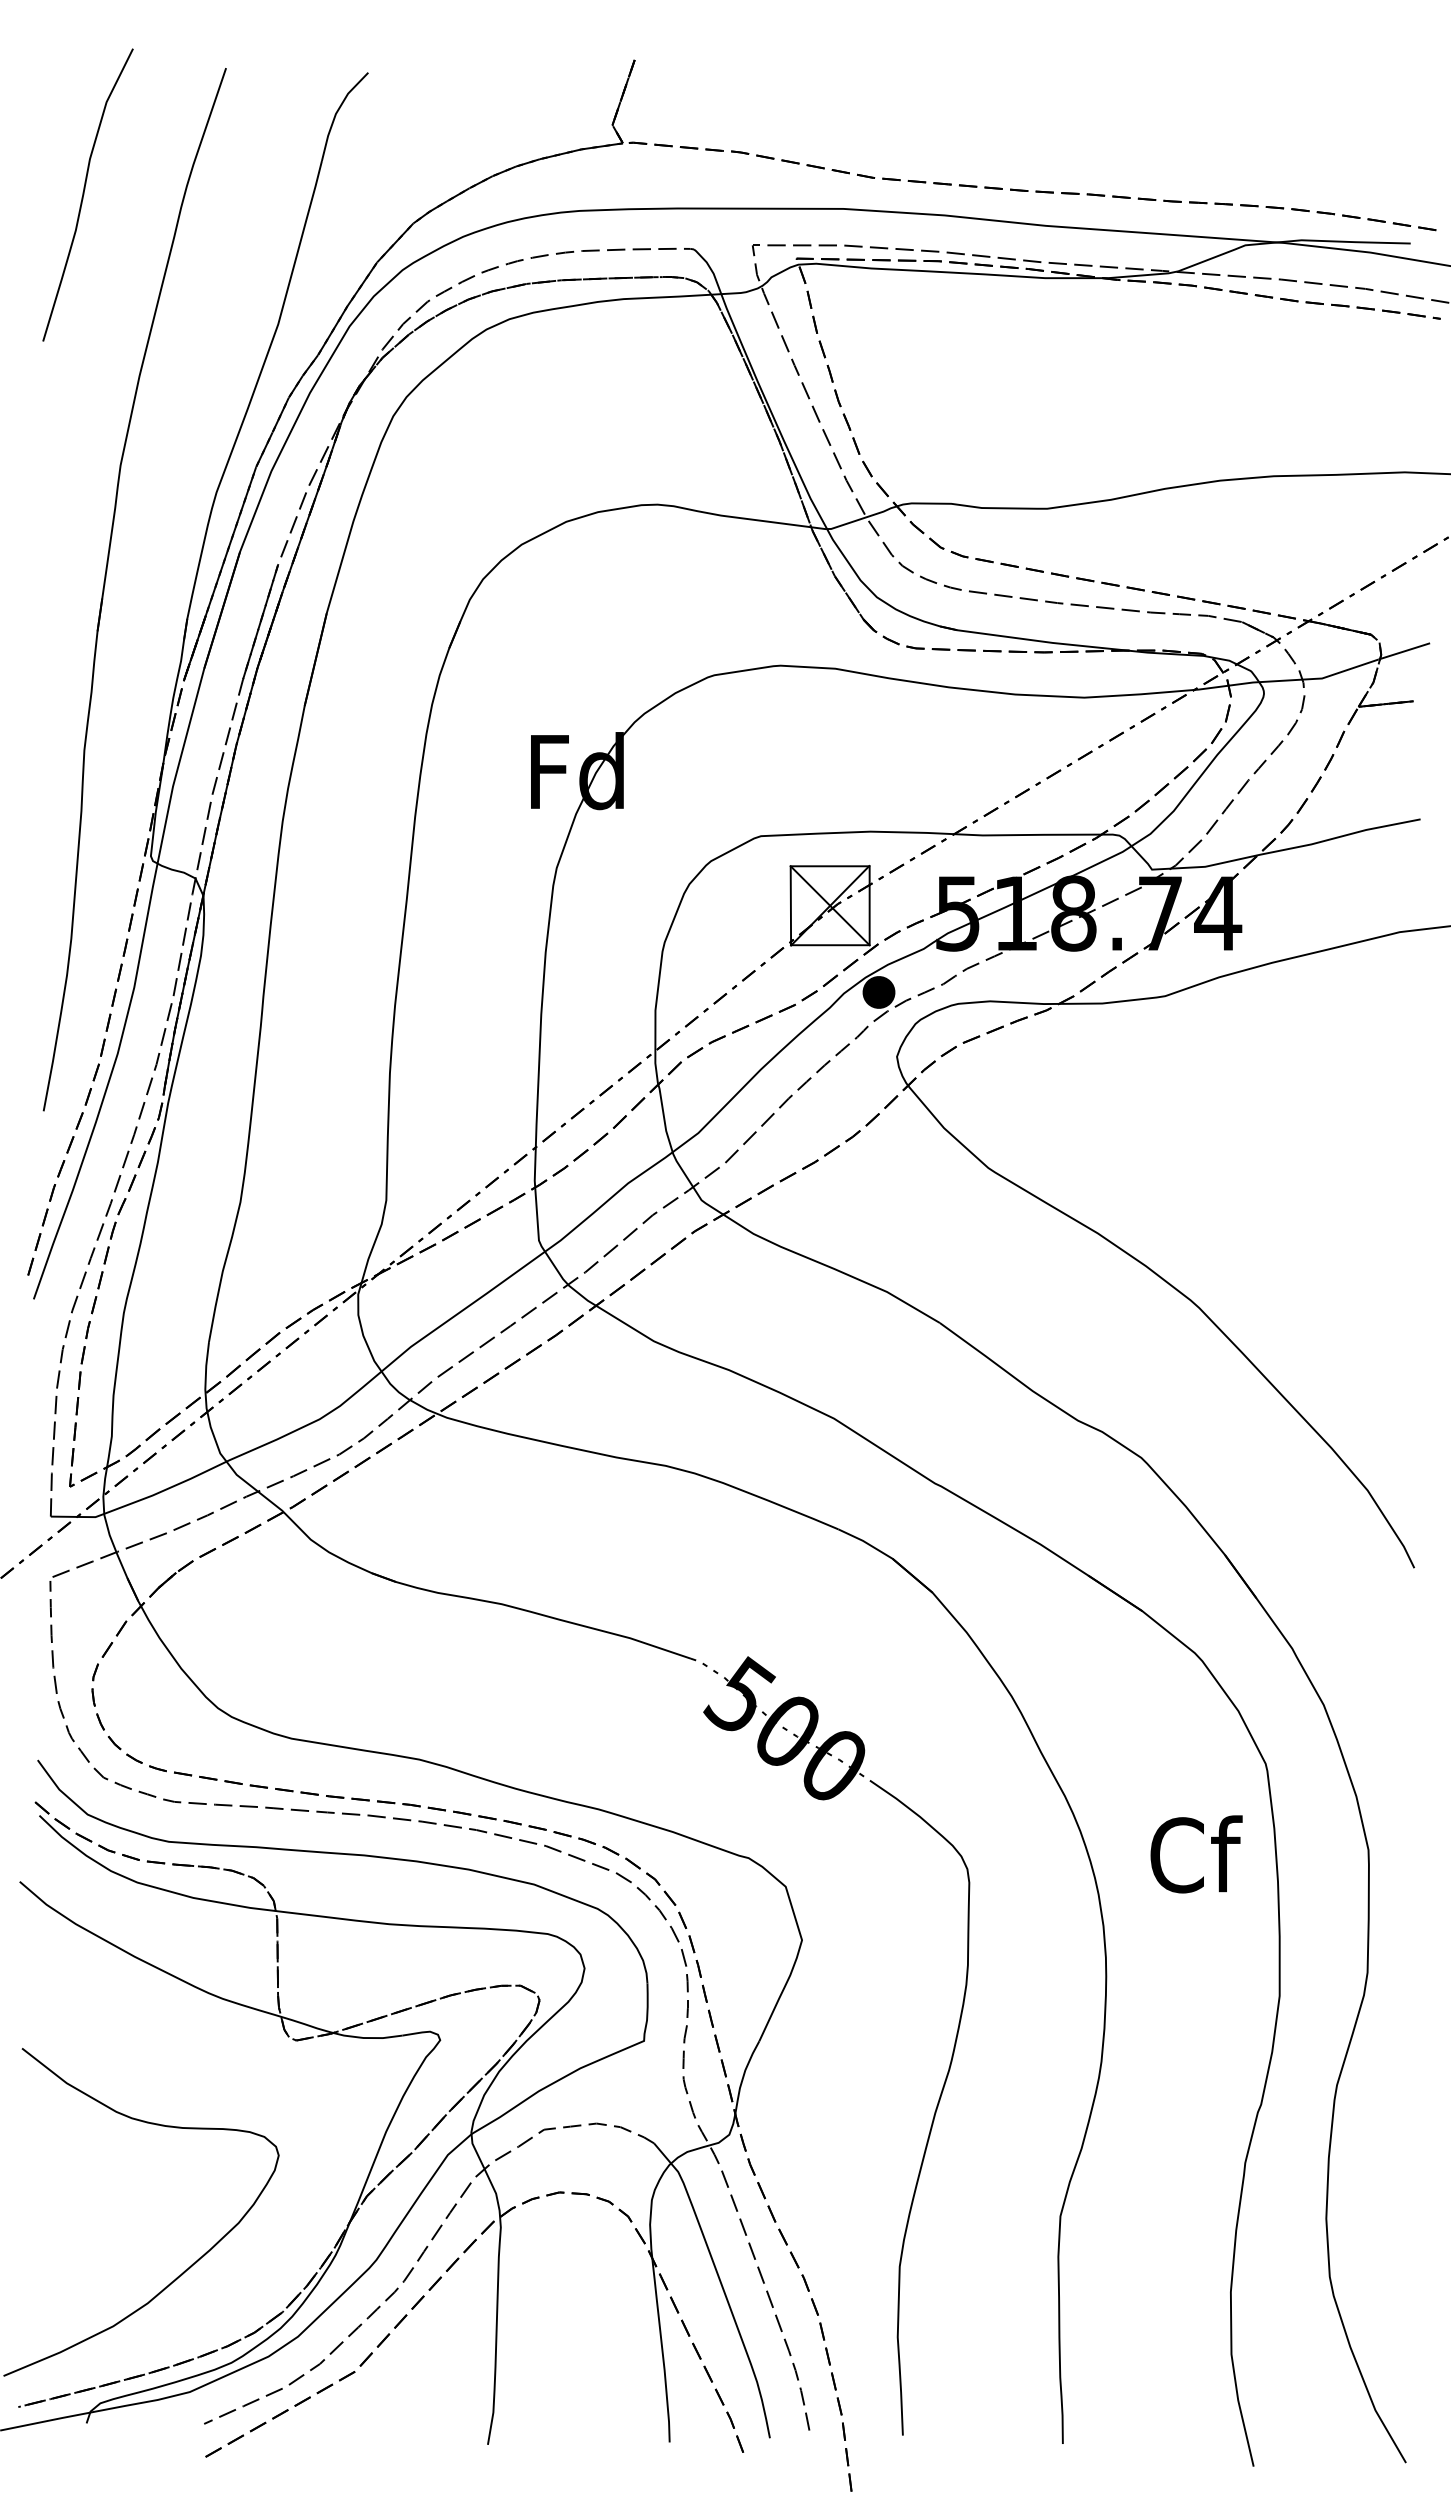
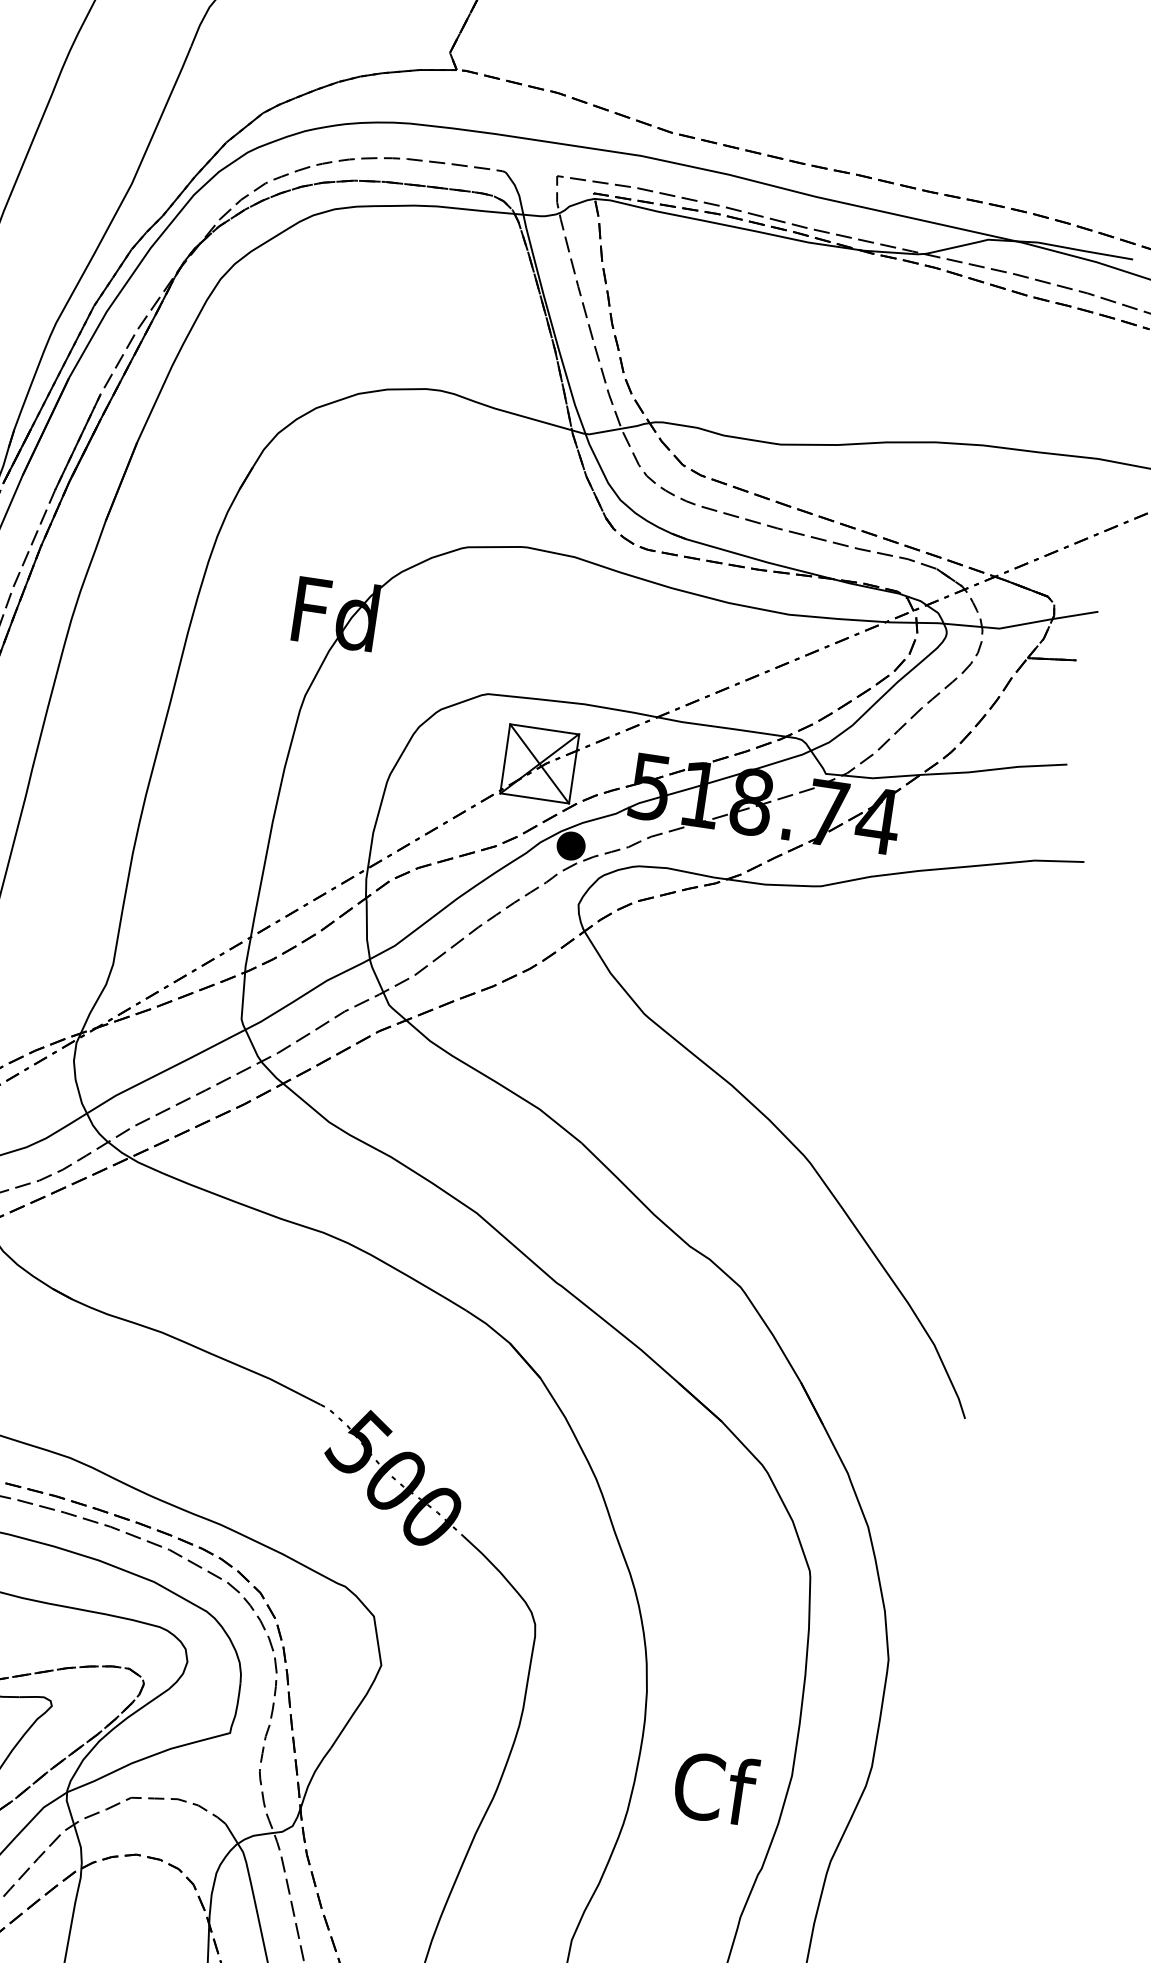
text: (1196, 1854) -> (715, 1788), moved

